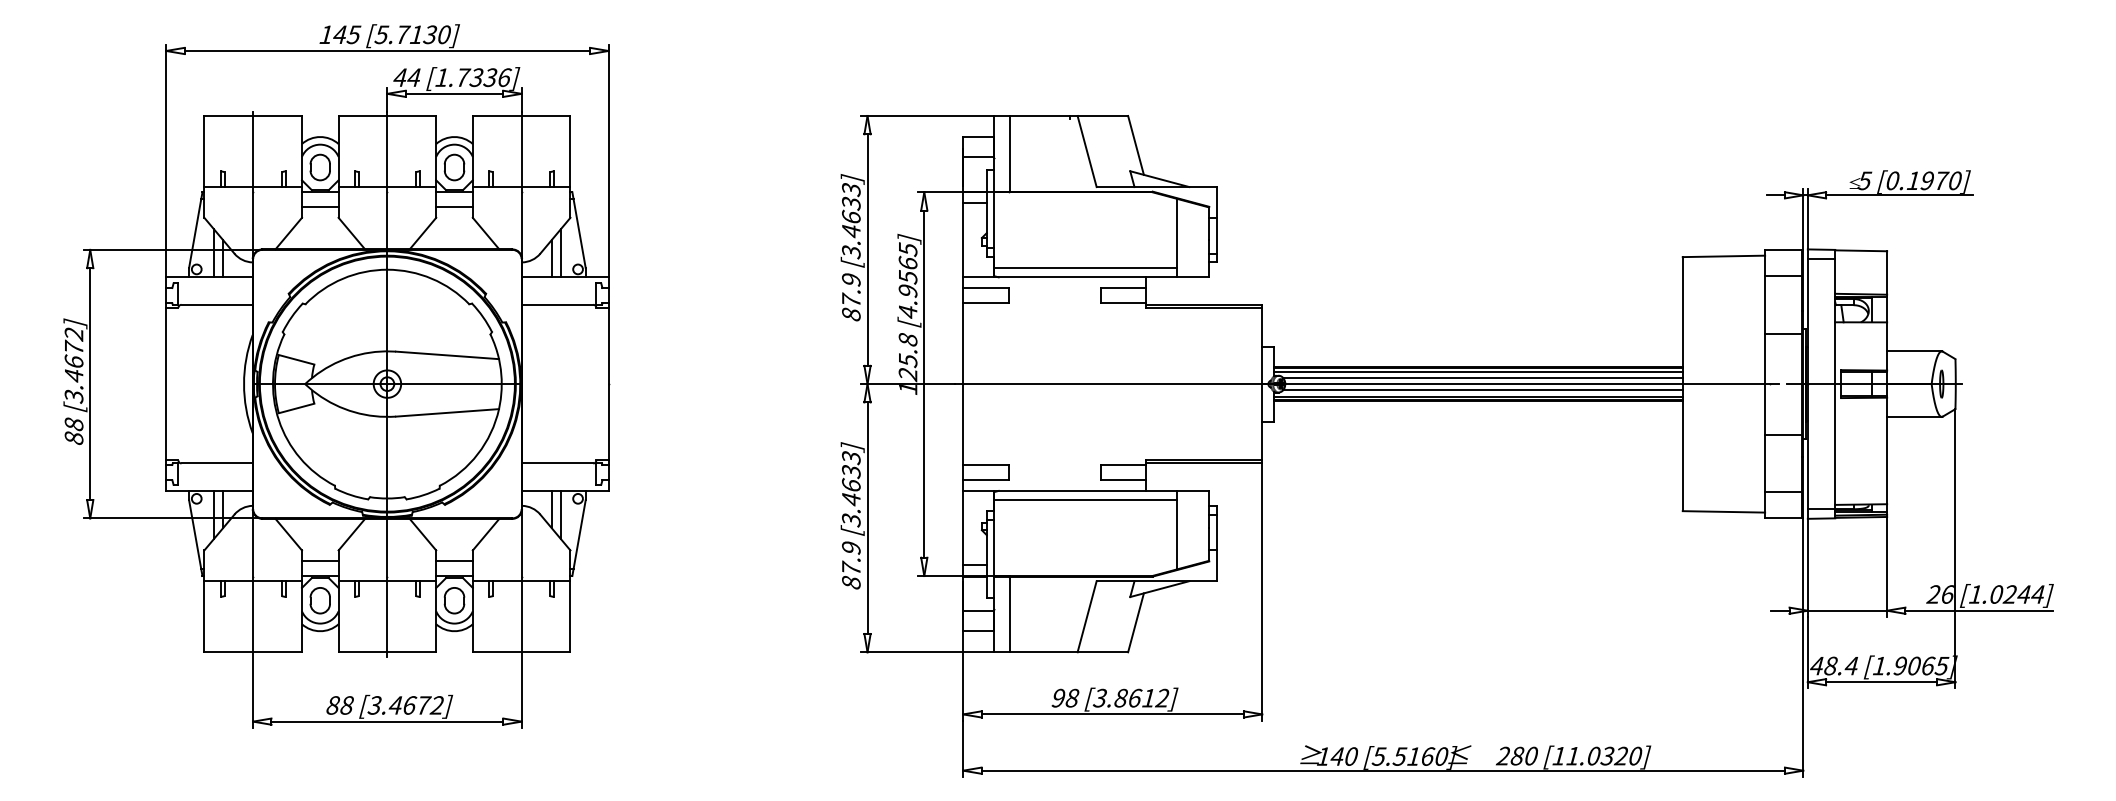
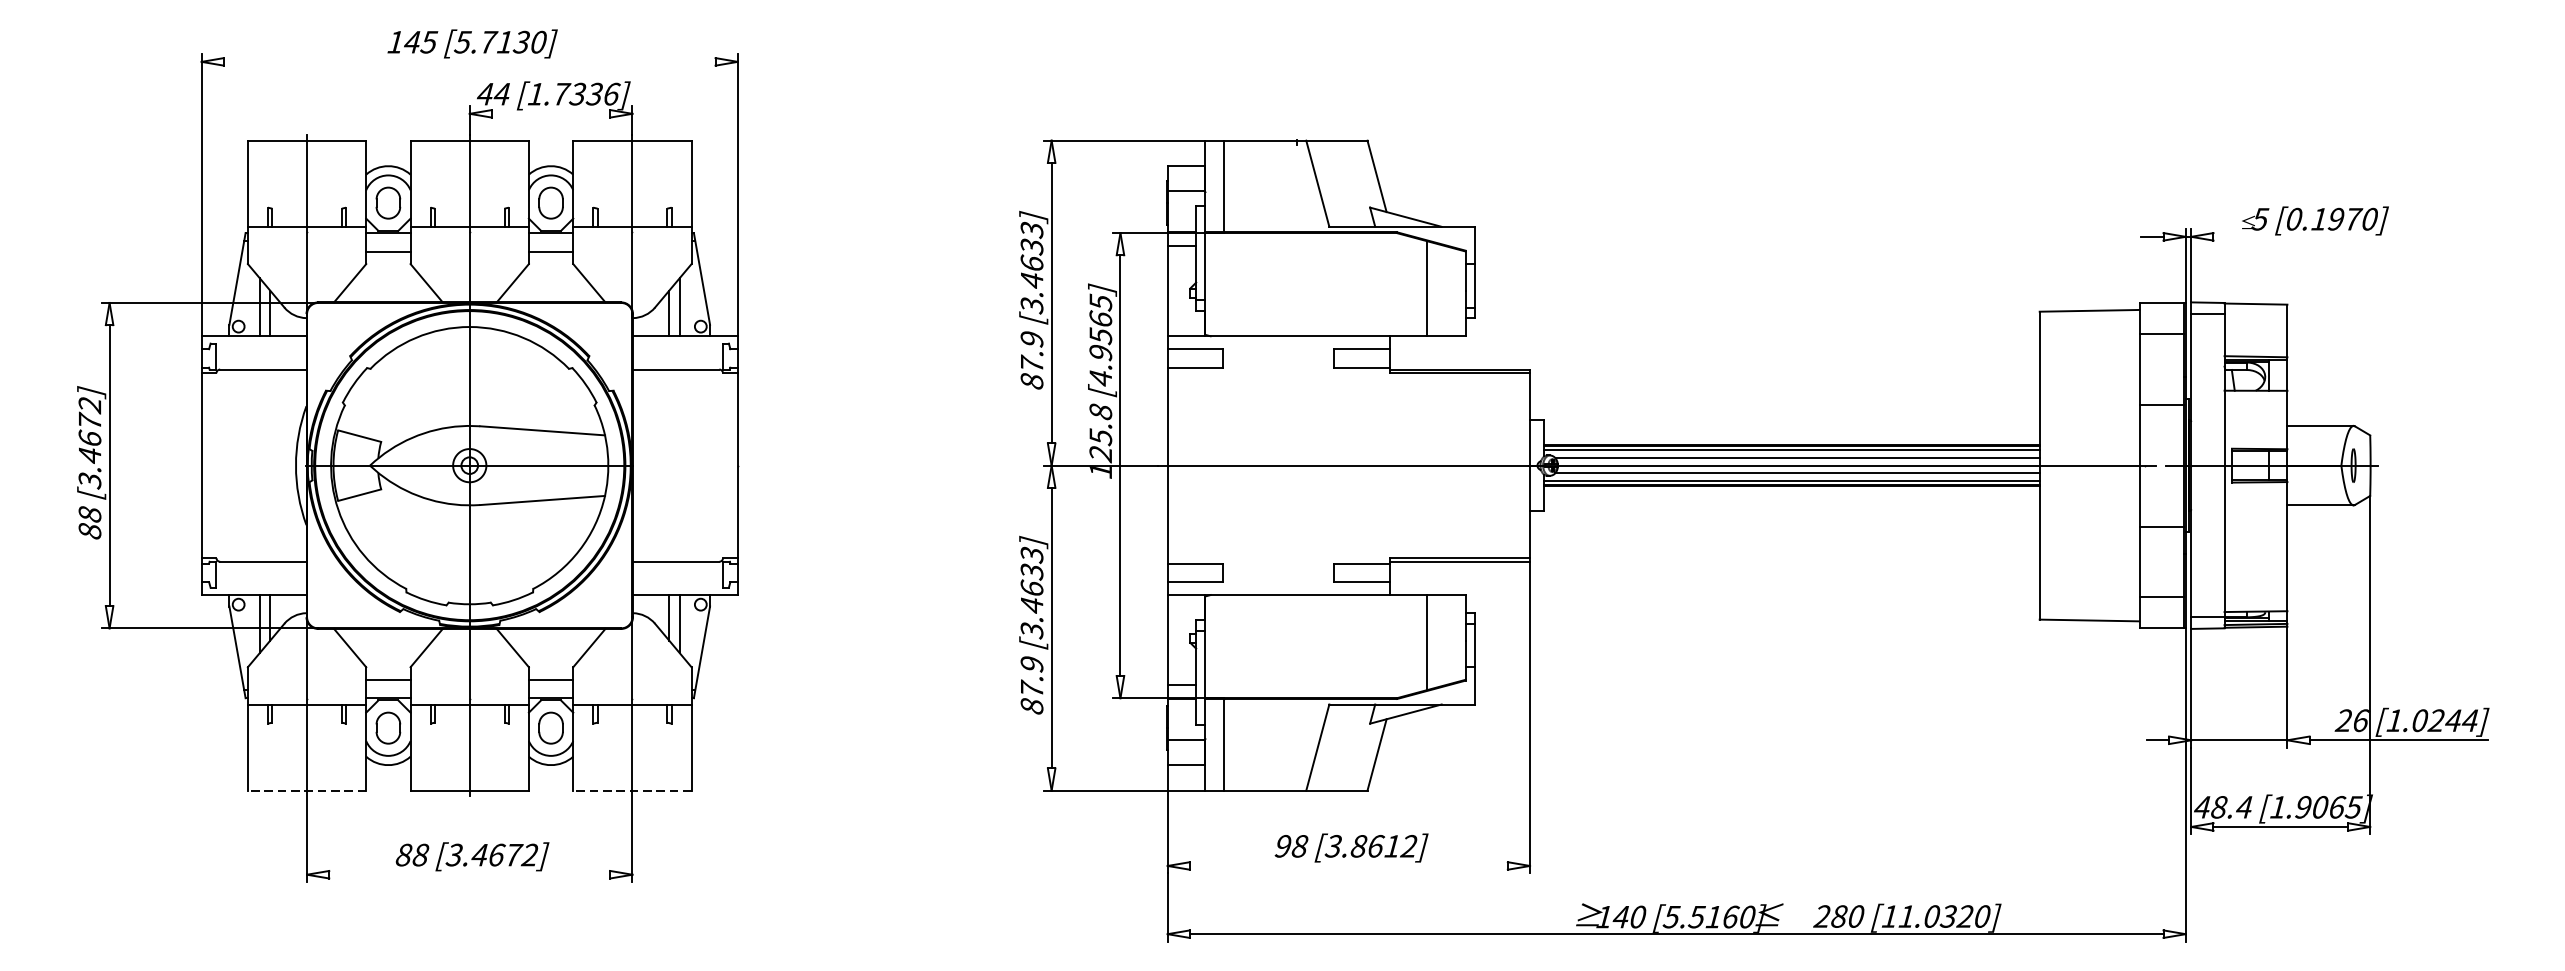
line: (387, 50) -> (469, 61), removed
line: (454, 93) -> (551, 113), removed
line: (1899, 195) -> (2302, 237), removed
line: (1085, 267) -> (1315, 324), removed
line: (1085, 500) -> (1315, 606), removed
line: (253, 652) -> (307, 790), solid -> dashed
line: (521, 652) -> (632, 790), solid -> dashed
line: (1112, 714) -> (1348, 866), removed
line: (387, 721) -> (469, 874), removed

